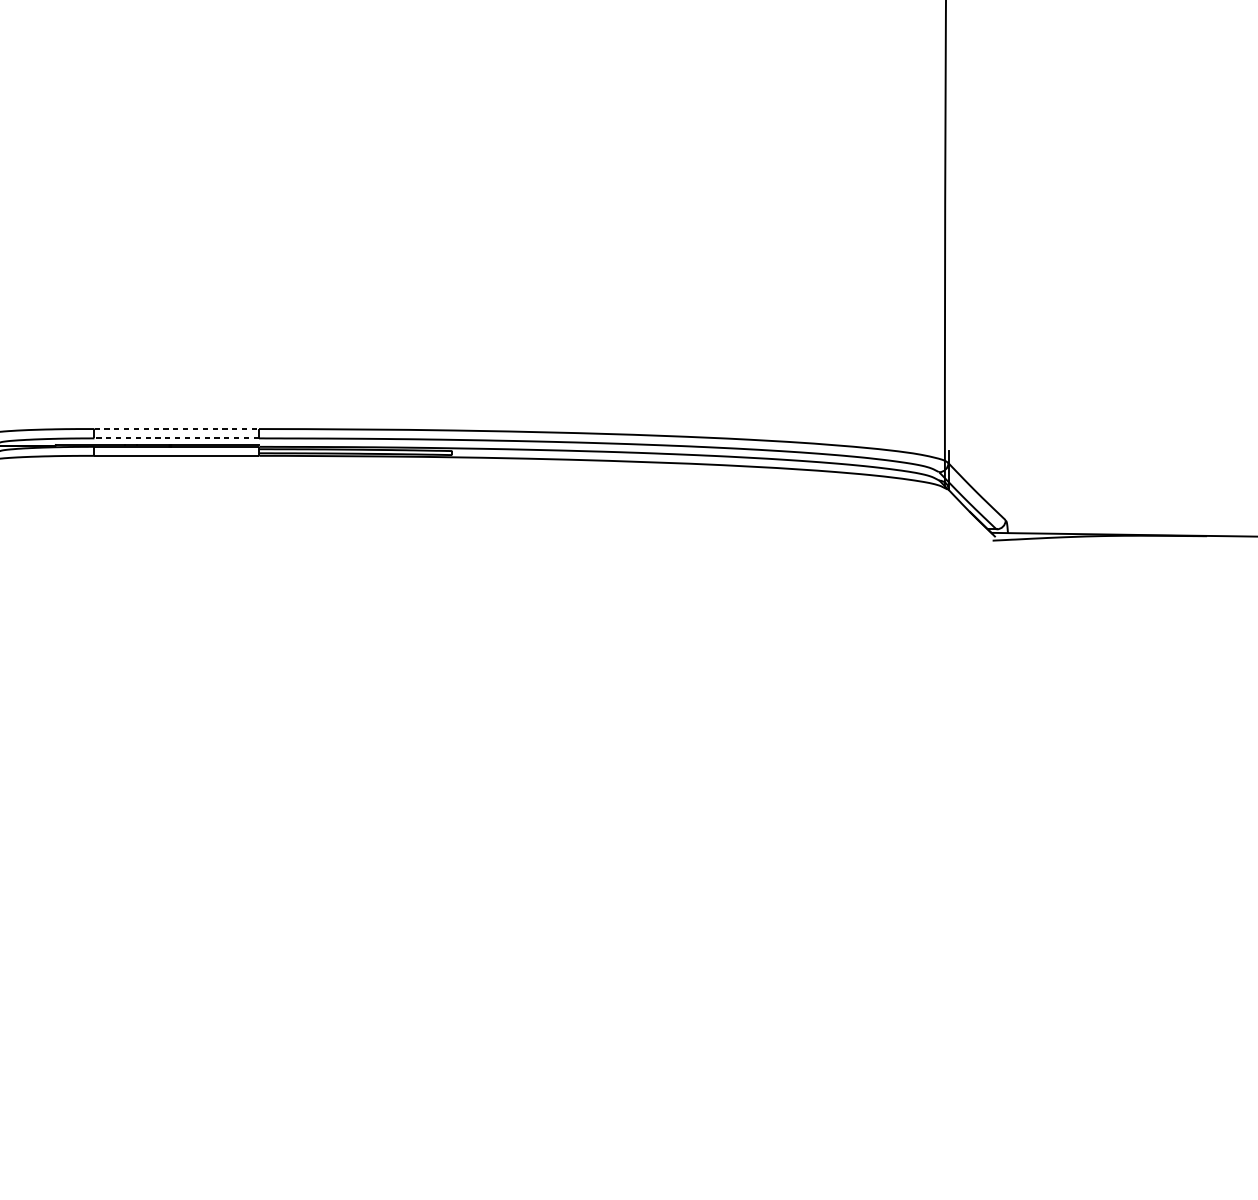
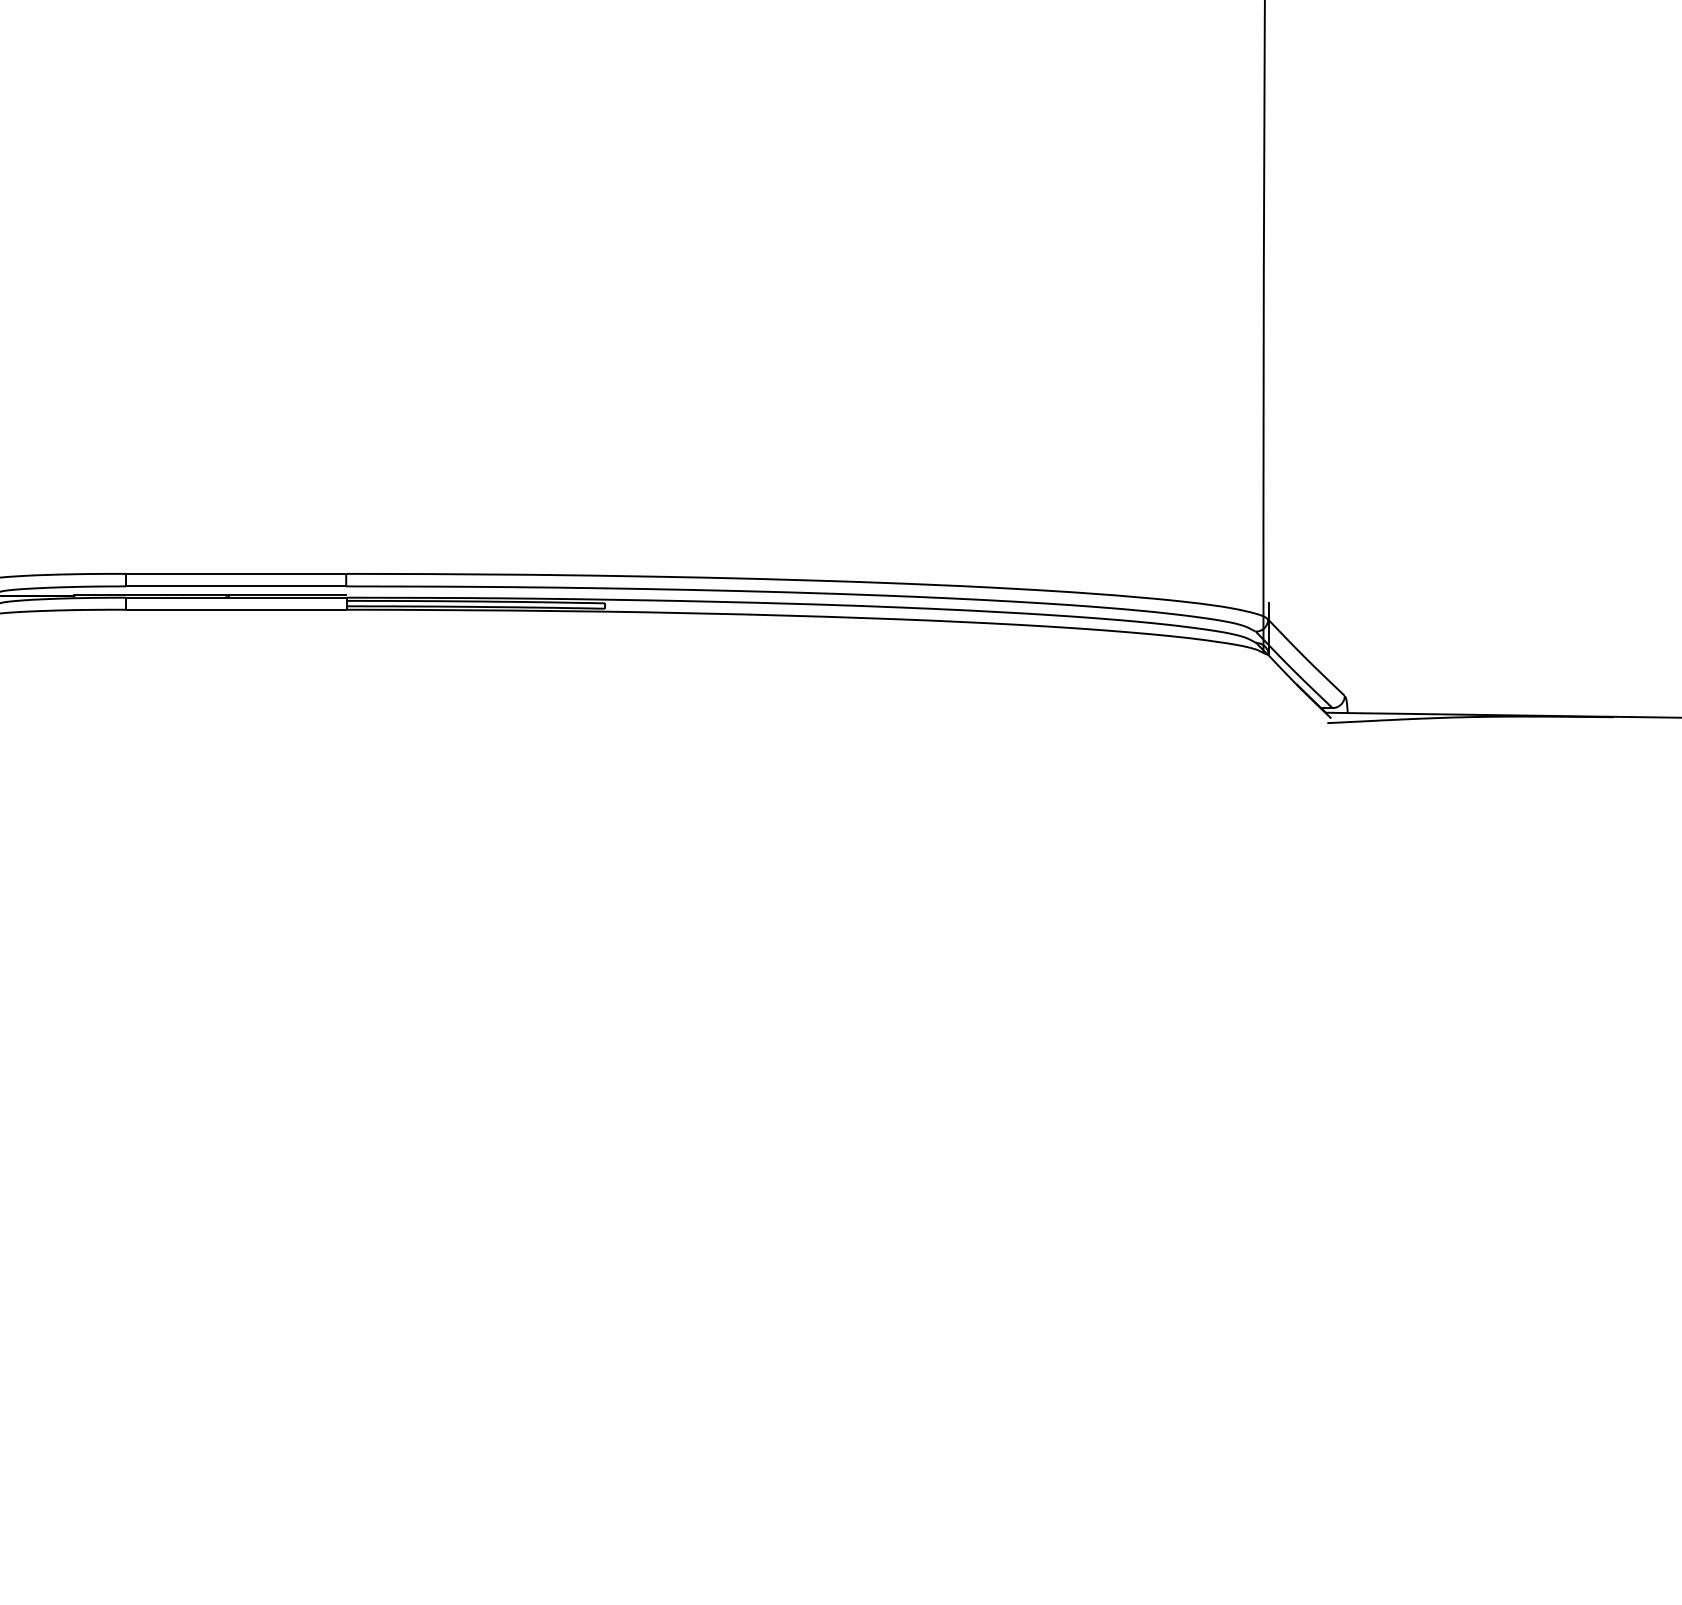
line: (176, 428) -> (236, 573), dashed -> solid
line: (176, 438) -> (236, 586), dashed -> solid

